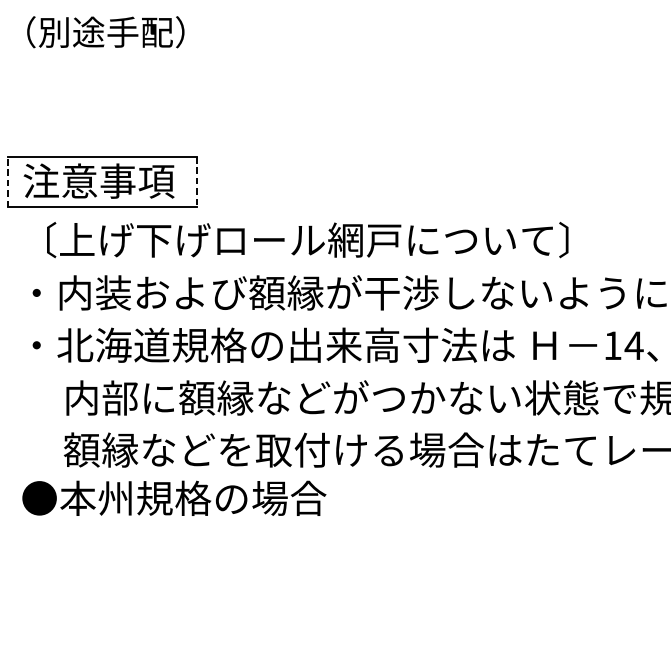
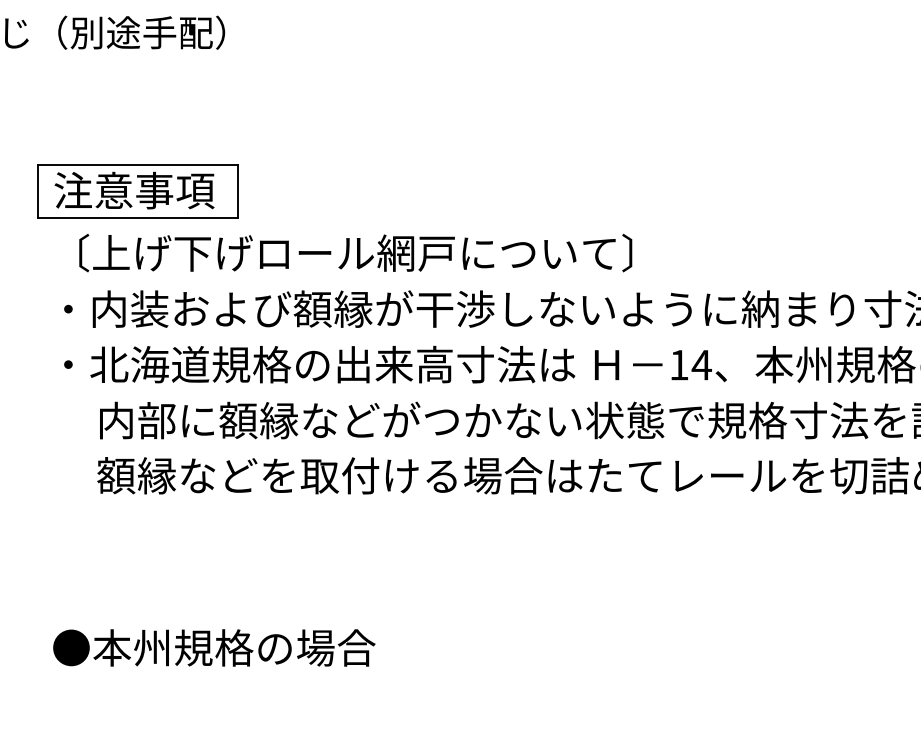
line: (8, 181) -> (38, 191), dashed -> solid
line: (196, 181) -> (237, 191), dashed -> solid
text: (174, 497) -> (214, 647), moved

